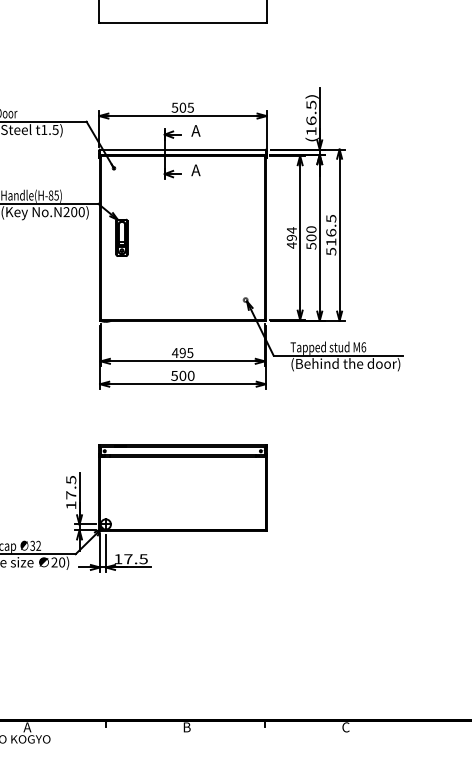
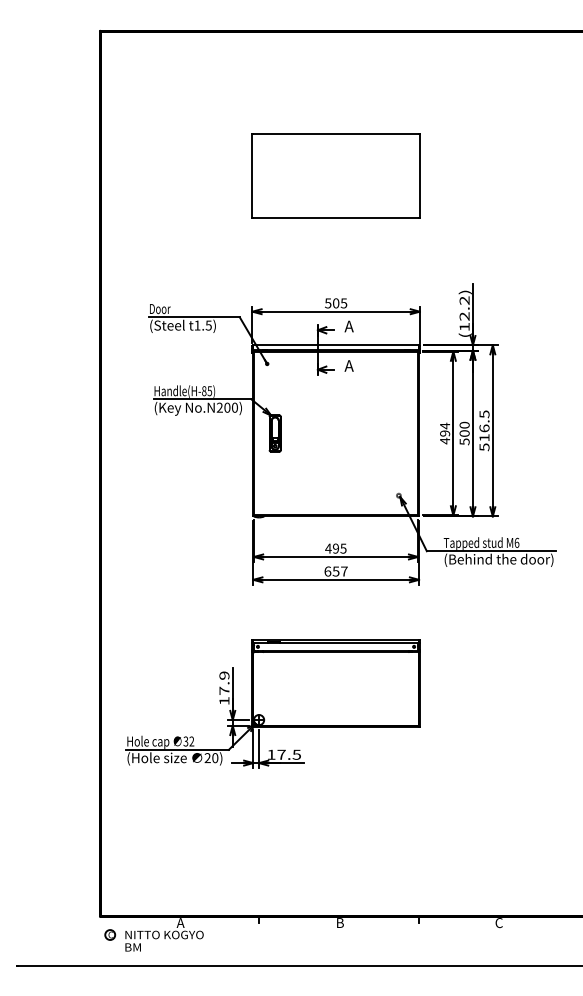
text: (311, 112) -> (464, 308), (16.5) -> (12.2)
text: (182, 375) -> (335, 571), 500 -> 657
text: (71, 479) -> (224, 675), 17.5 -> 17.9

